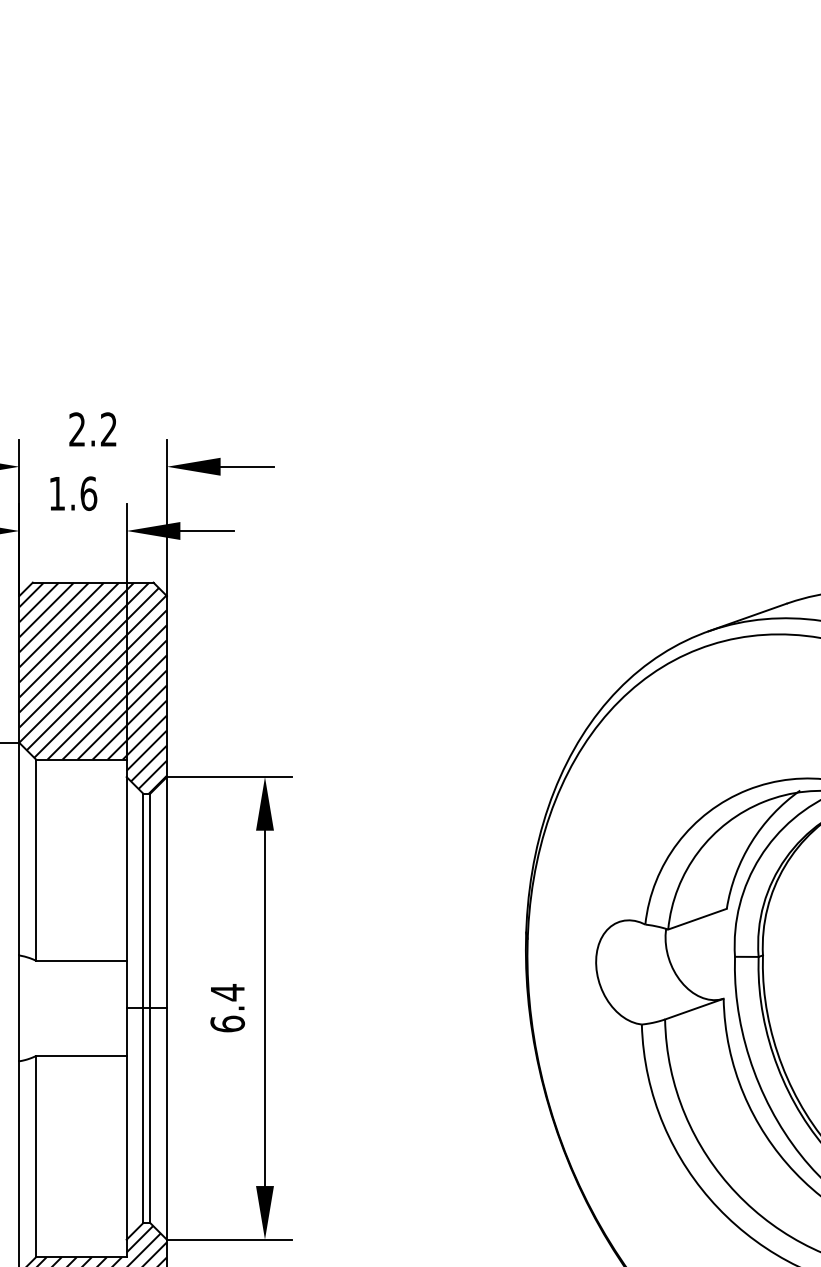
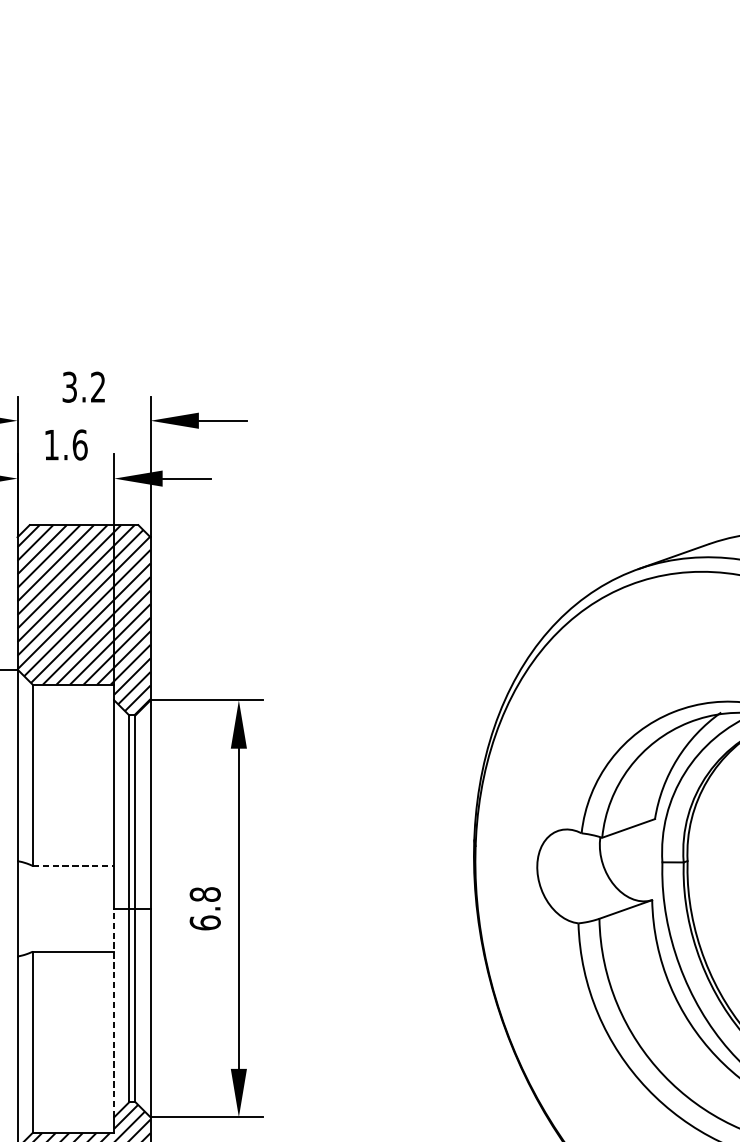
text: (77, 429) -> (69, 387), 2.2 -> 3.2
line: (81, 960) -> (73, 865), solid -> dashed
text: (227, 992) -> (205, 894), 6.4 -> 6.8
line: (126, 1124) -> (114, 1013), solid -> dashed

